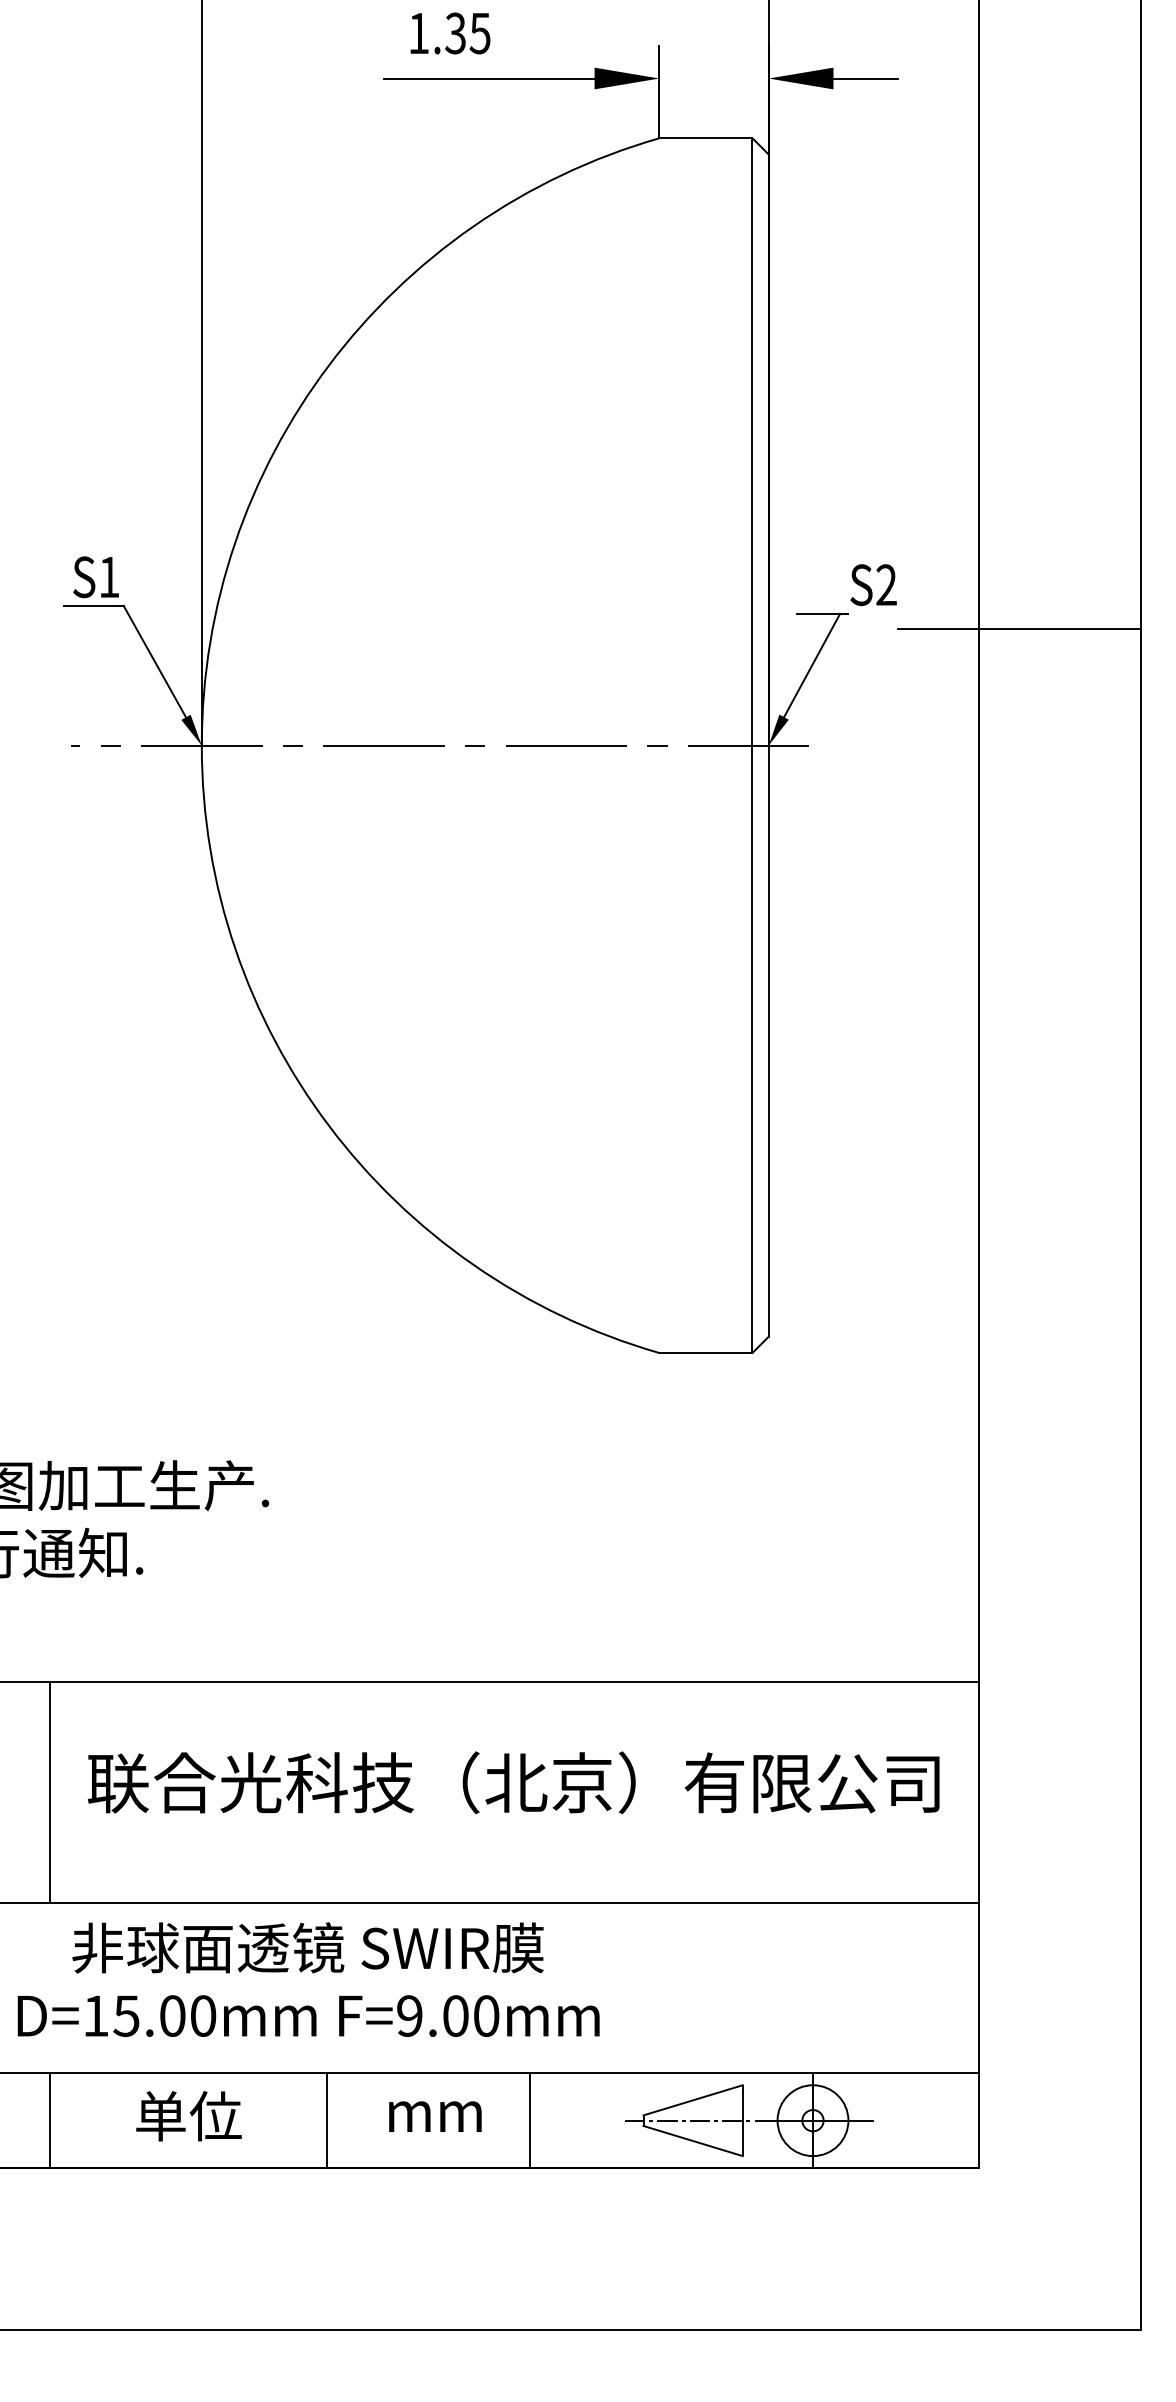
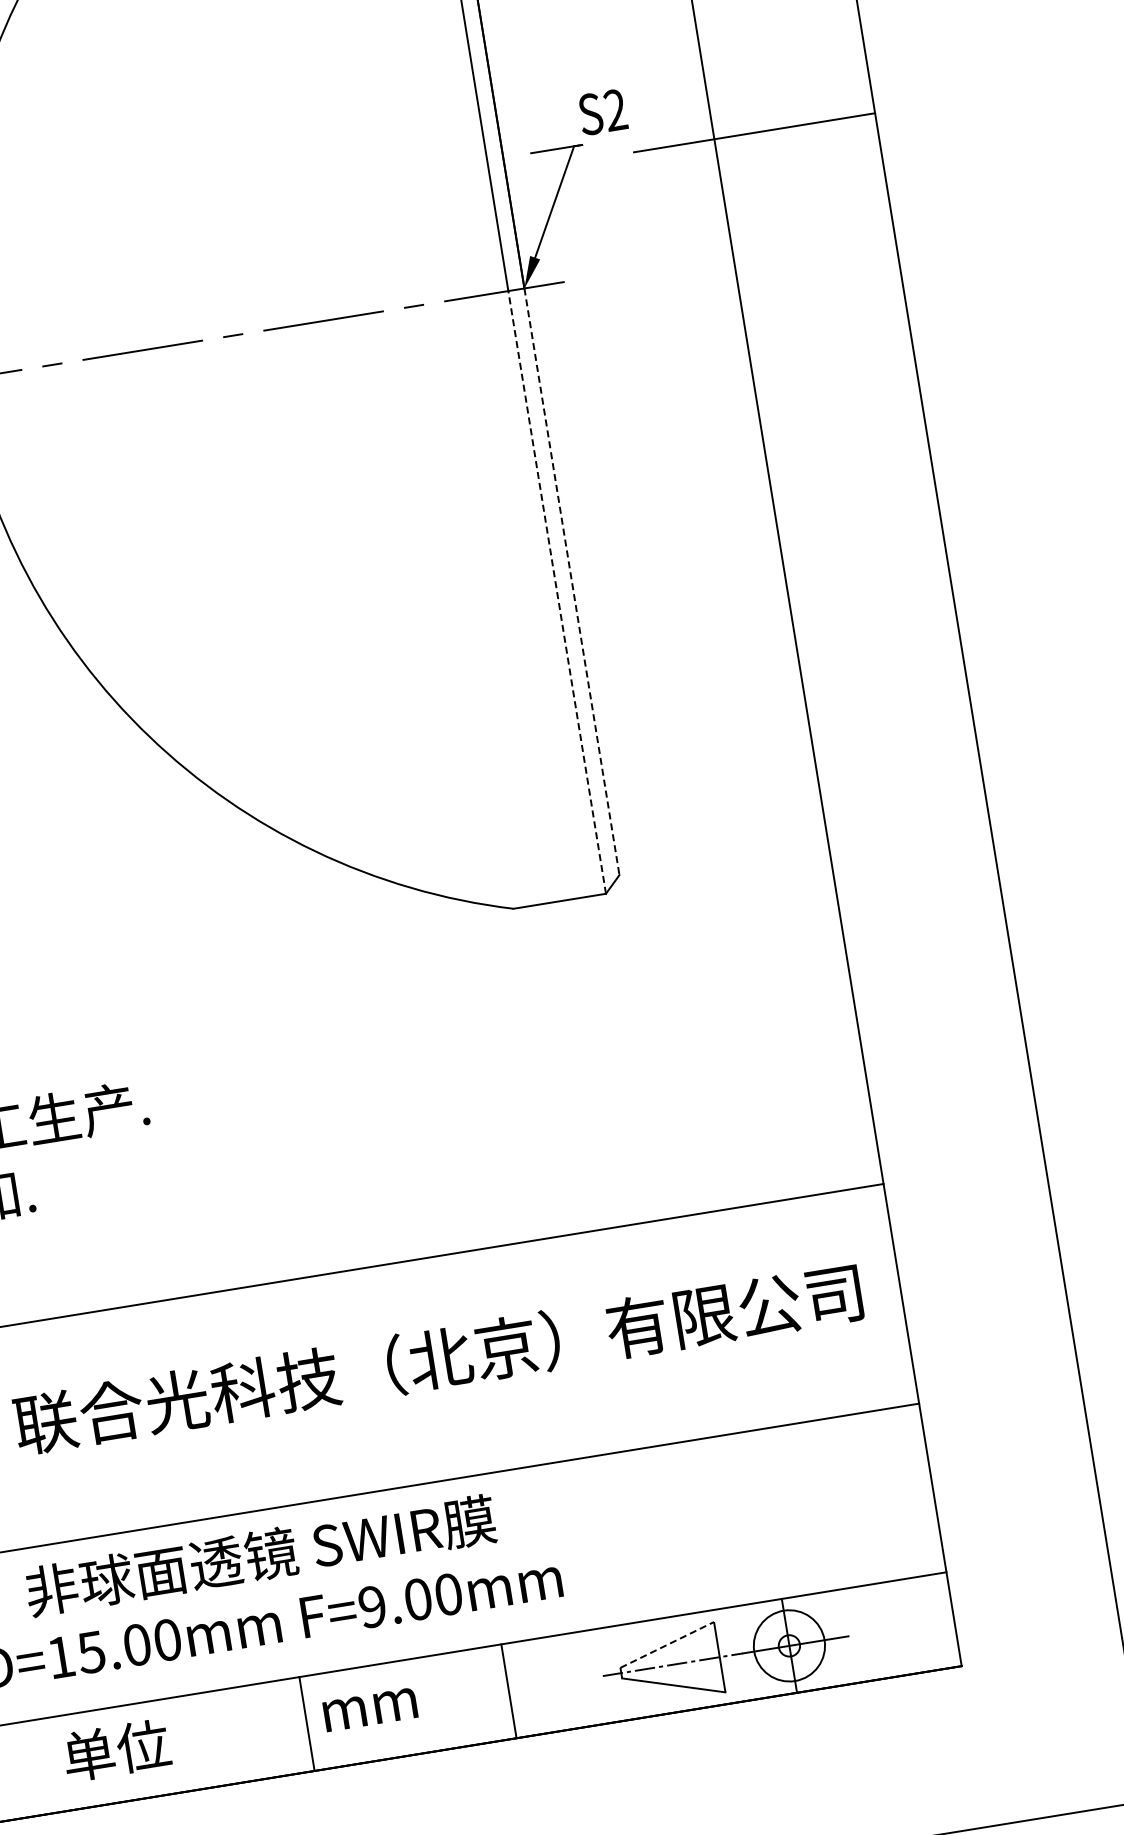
line: (768, 1041) -> (571, 582), solid -> dashed
line: (752, 1049) -> (557, 592), solid -> dashed
line: (693, 2100) -> (667, 1645), solid -> dashed
text: (188, 2116) -> (116, 1750), moved
text: (435, 2116) -> (370, 1709), moved
line: (49, 2120) -> (31, 1768), removed

